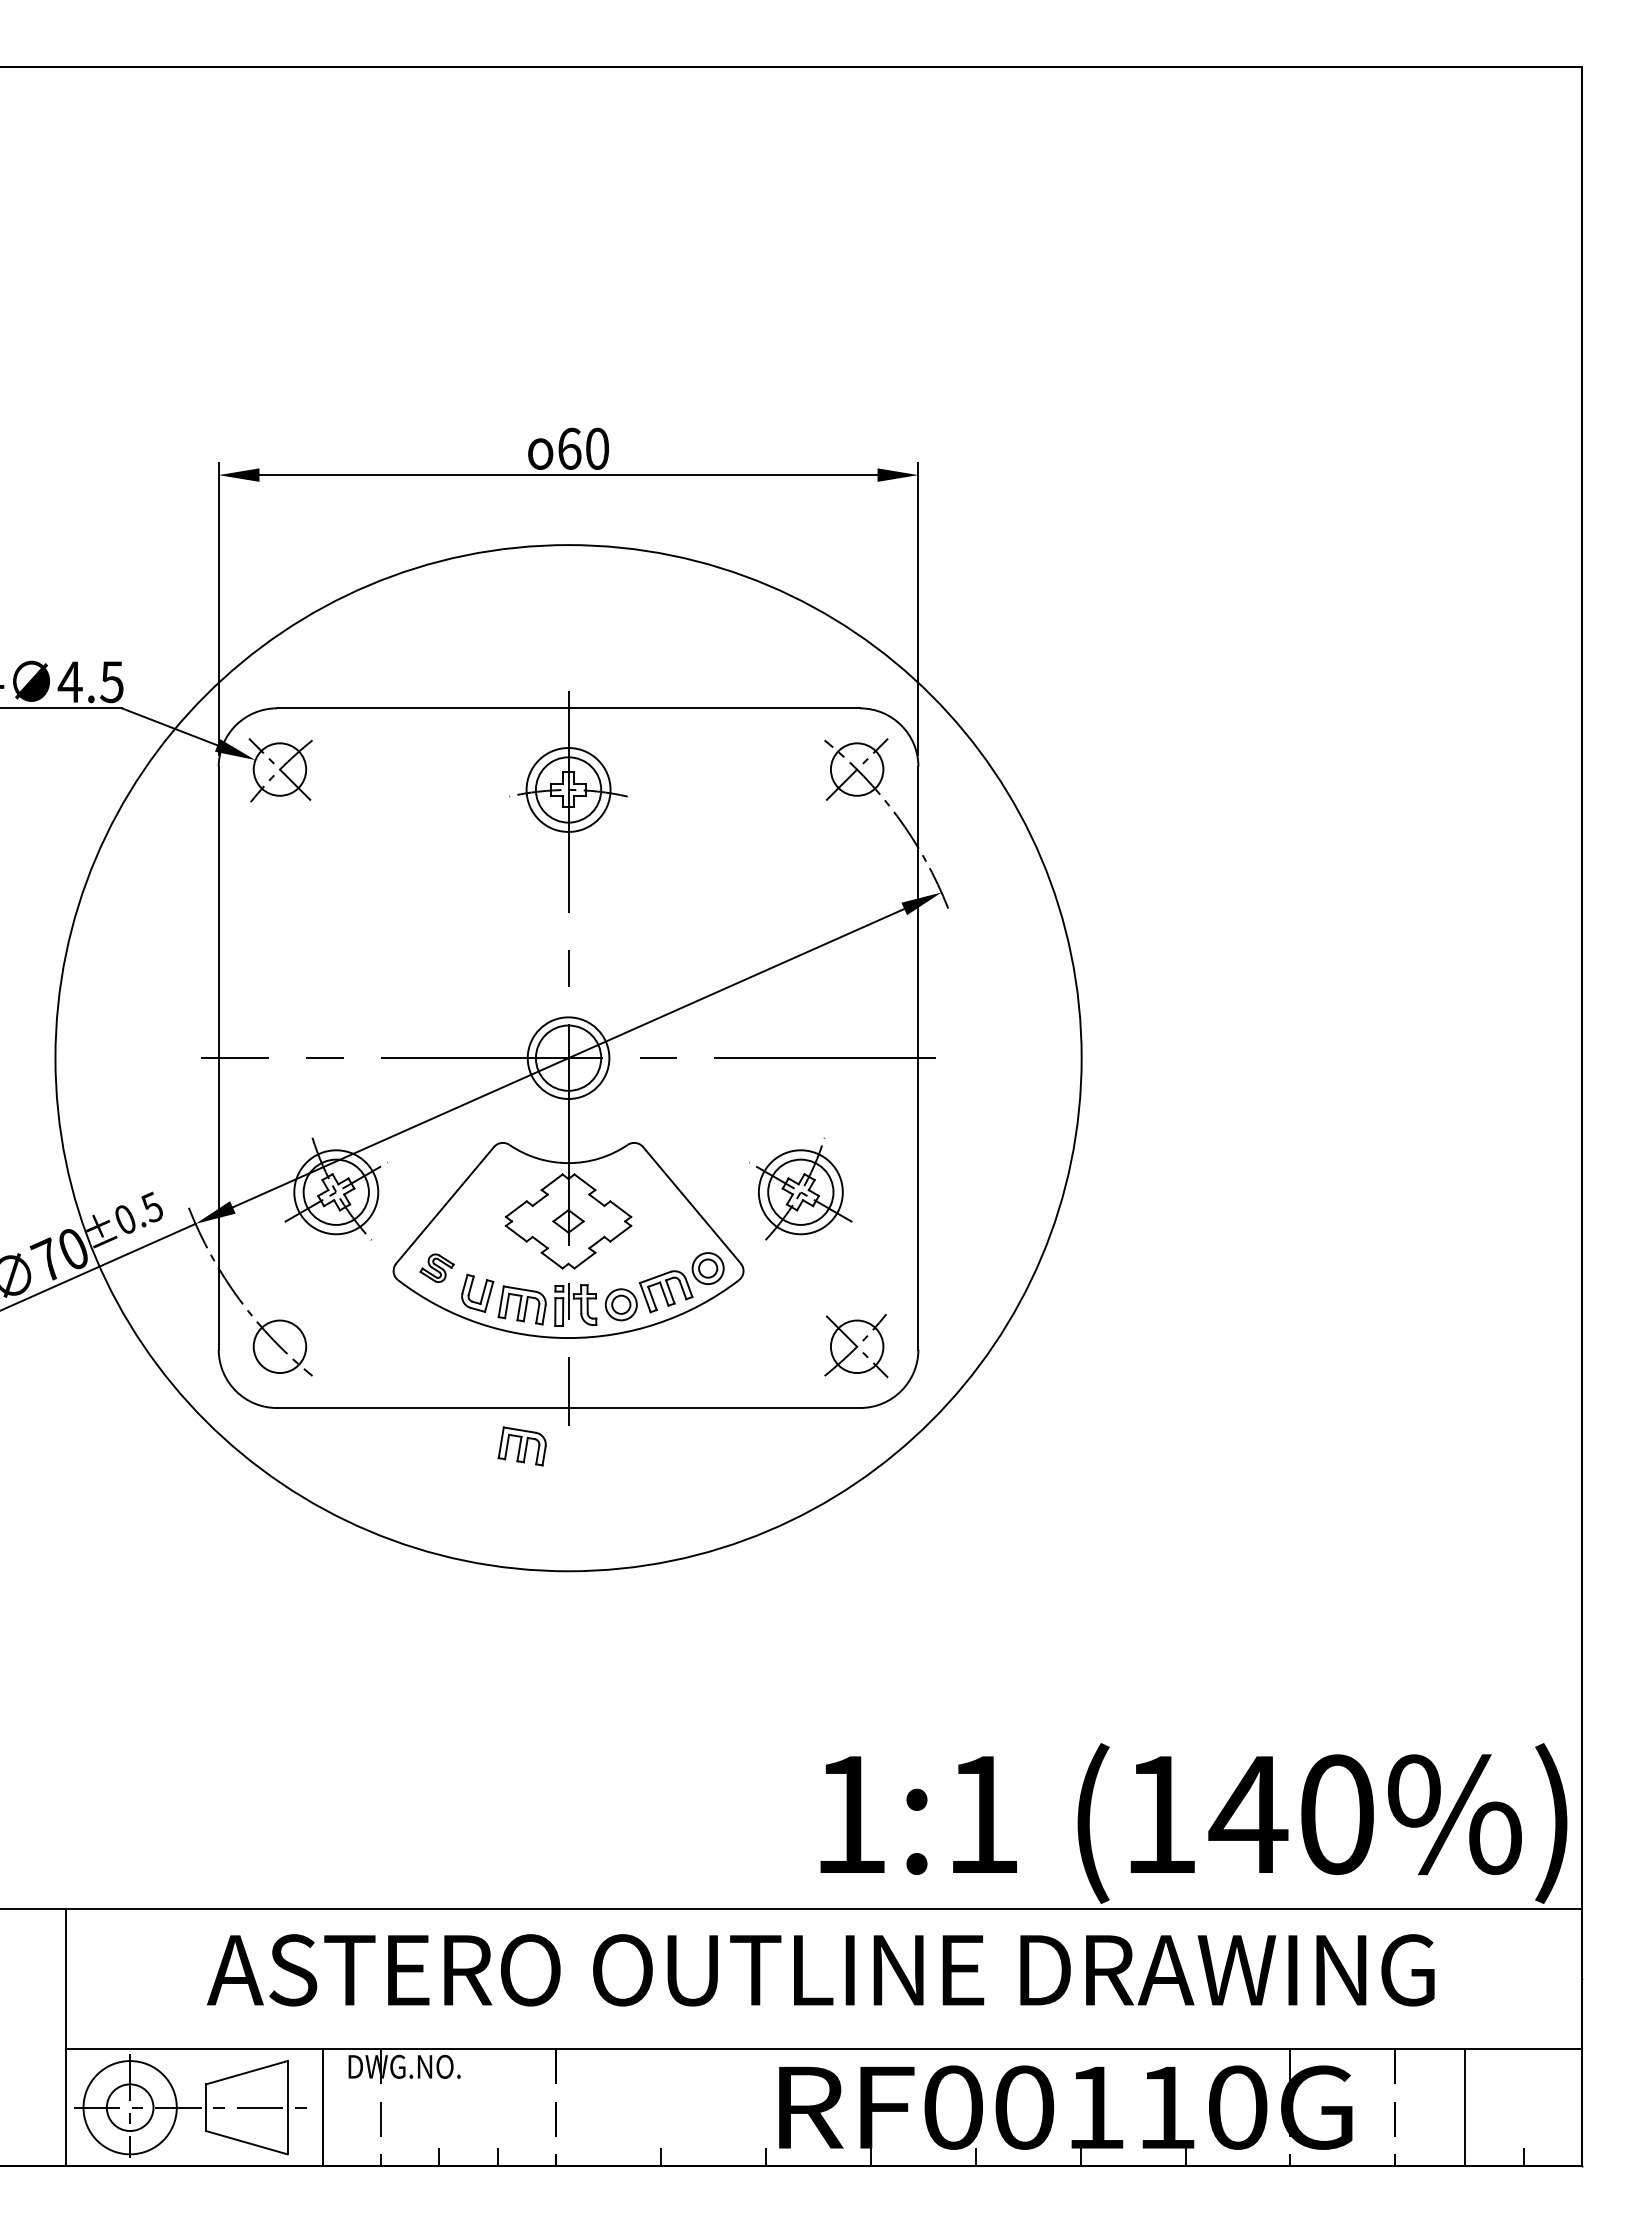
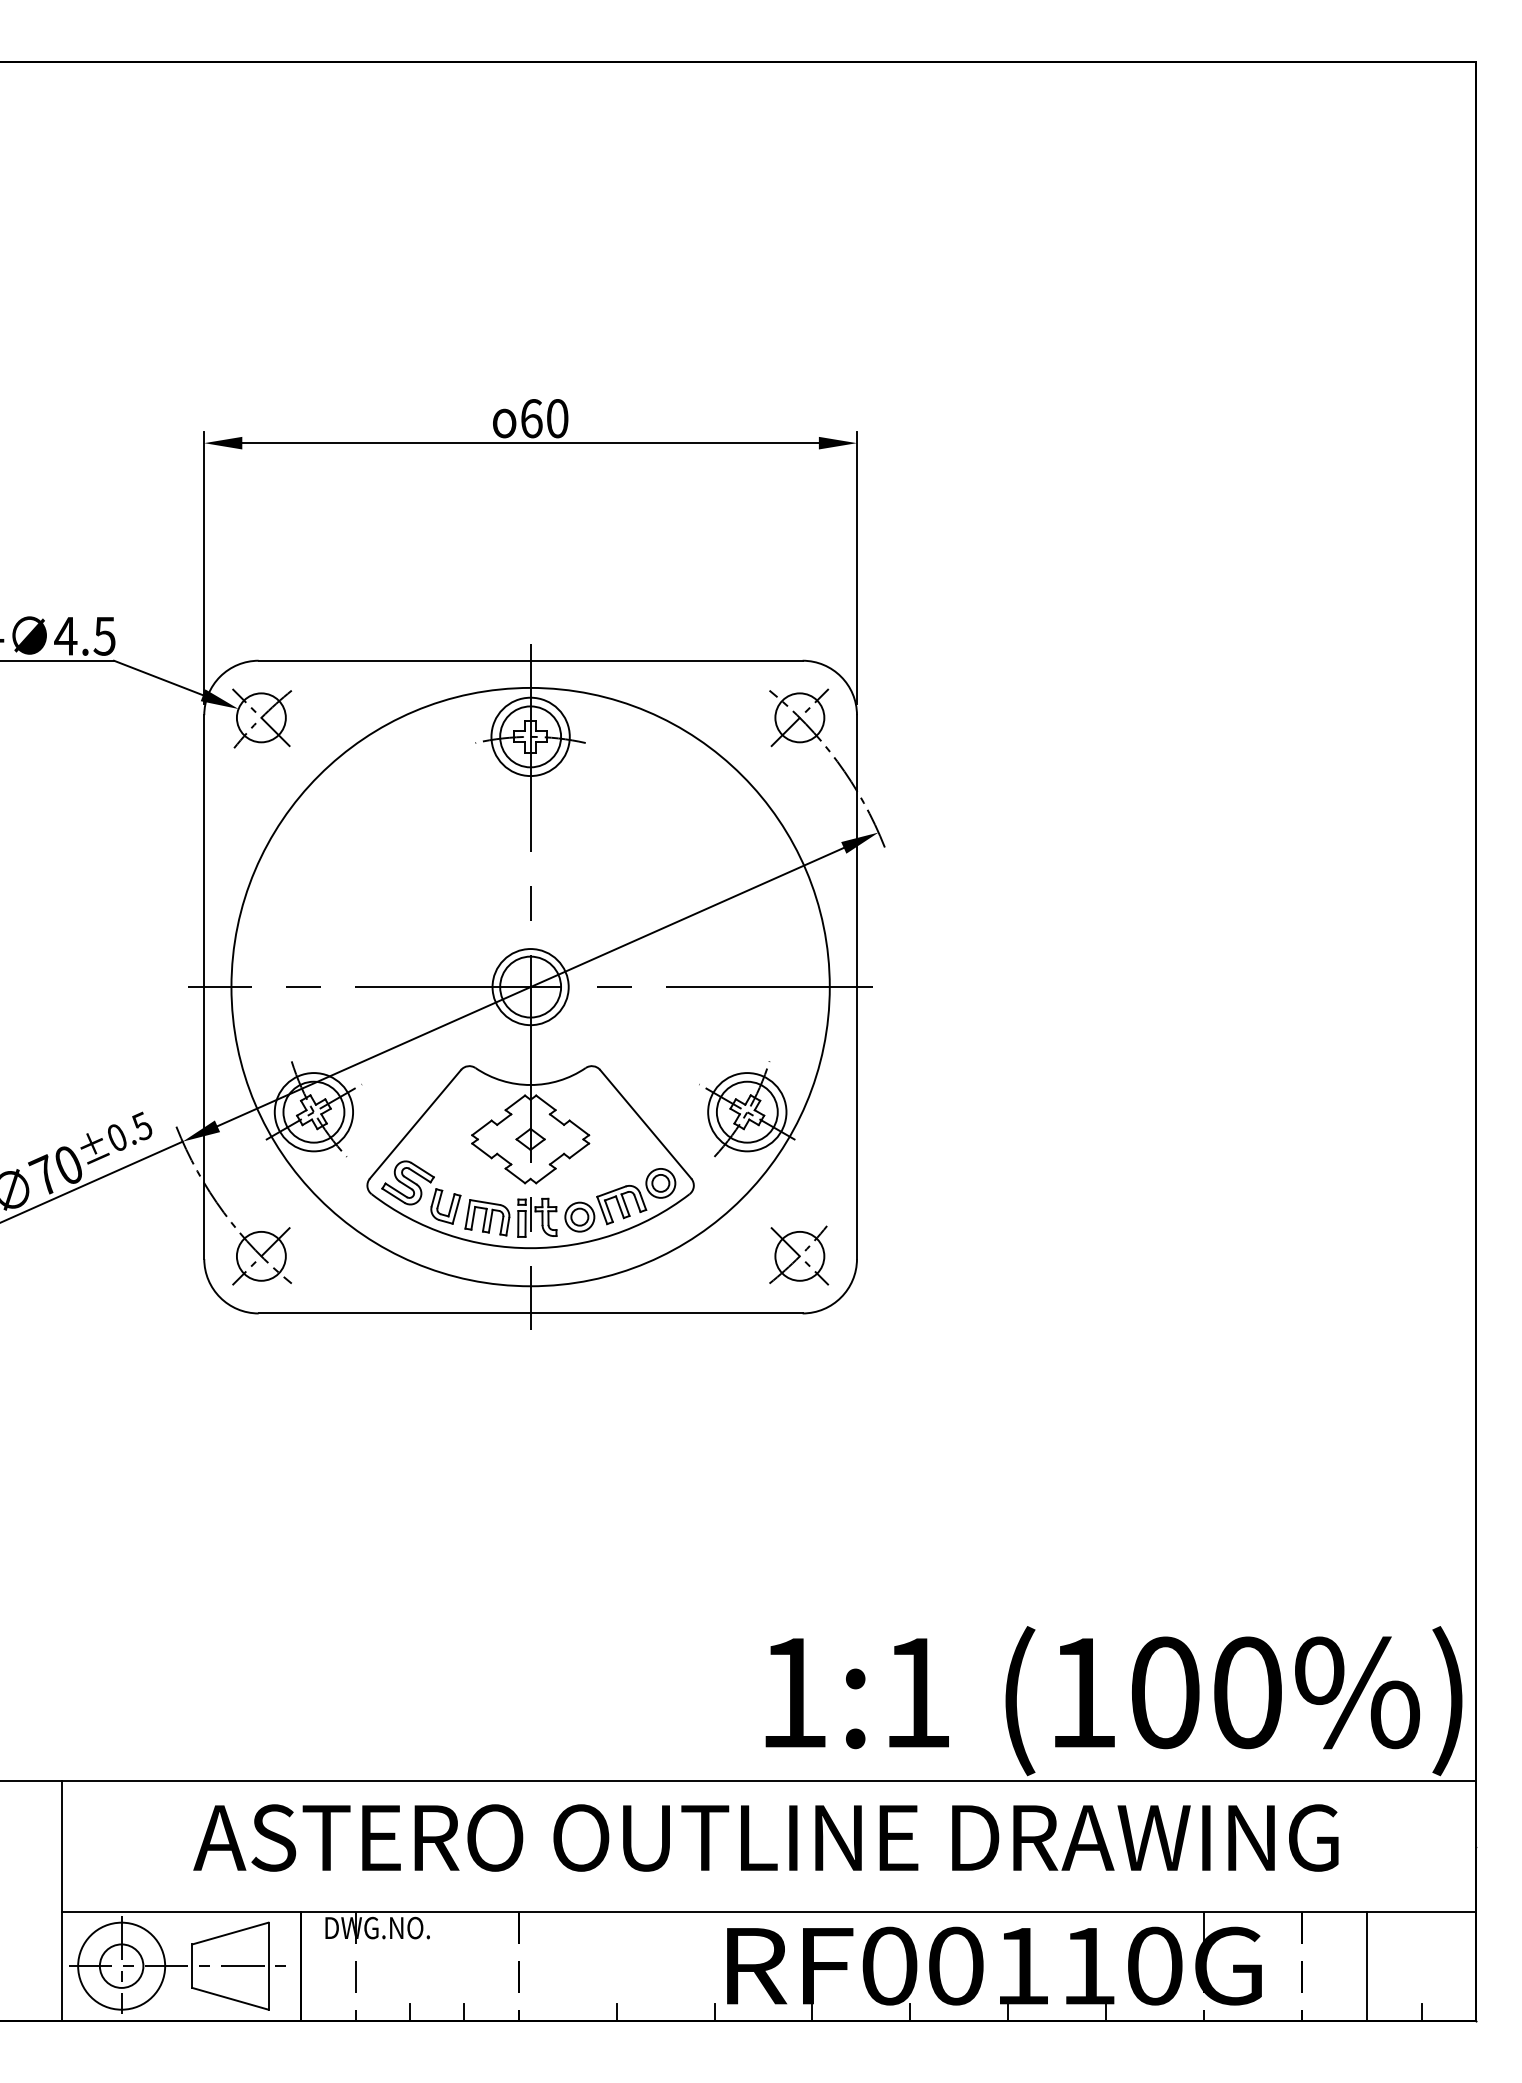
circle: (568, 1057) -> (530, 986), size x0.62
part: (436, 1268) -> (407, 1183), size x1.67
line: (279, 1346) -> (260, 1256), added
part: (521, 1446) -> (486, 1349), removed
text: (1248, 1814) -> (1164, 1692), (140%) -> (100%)

